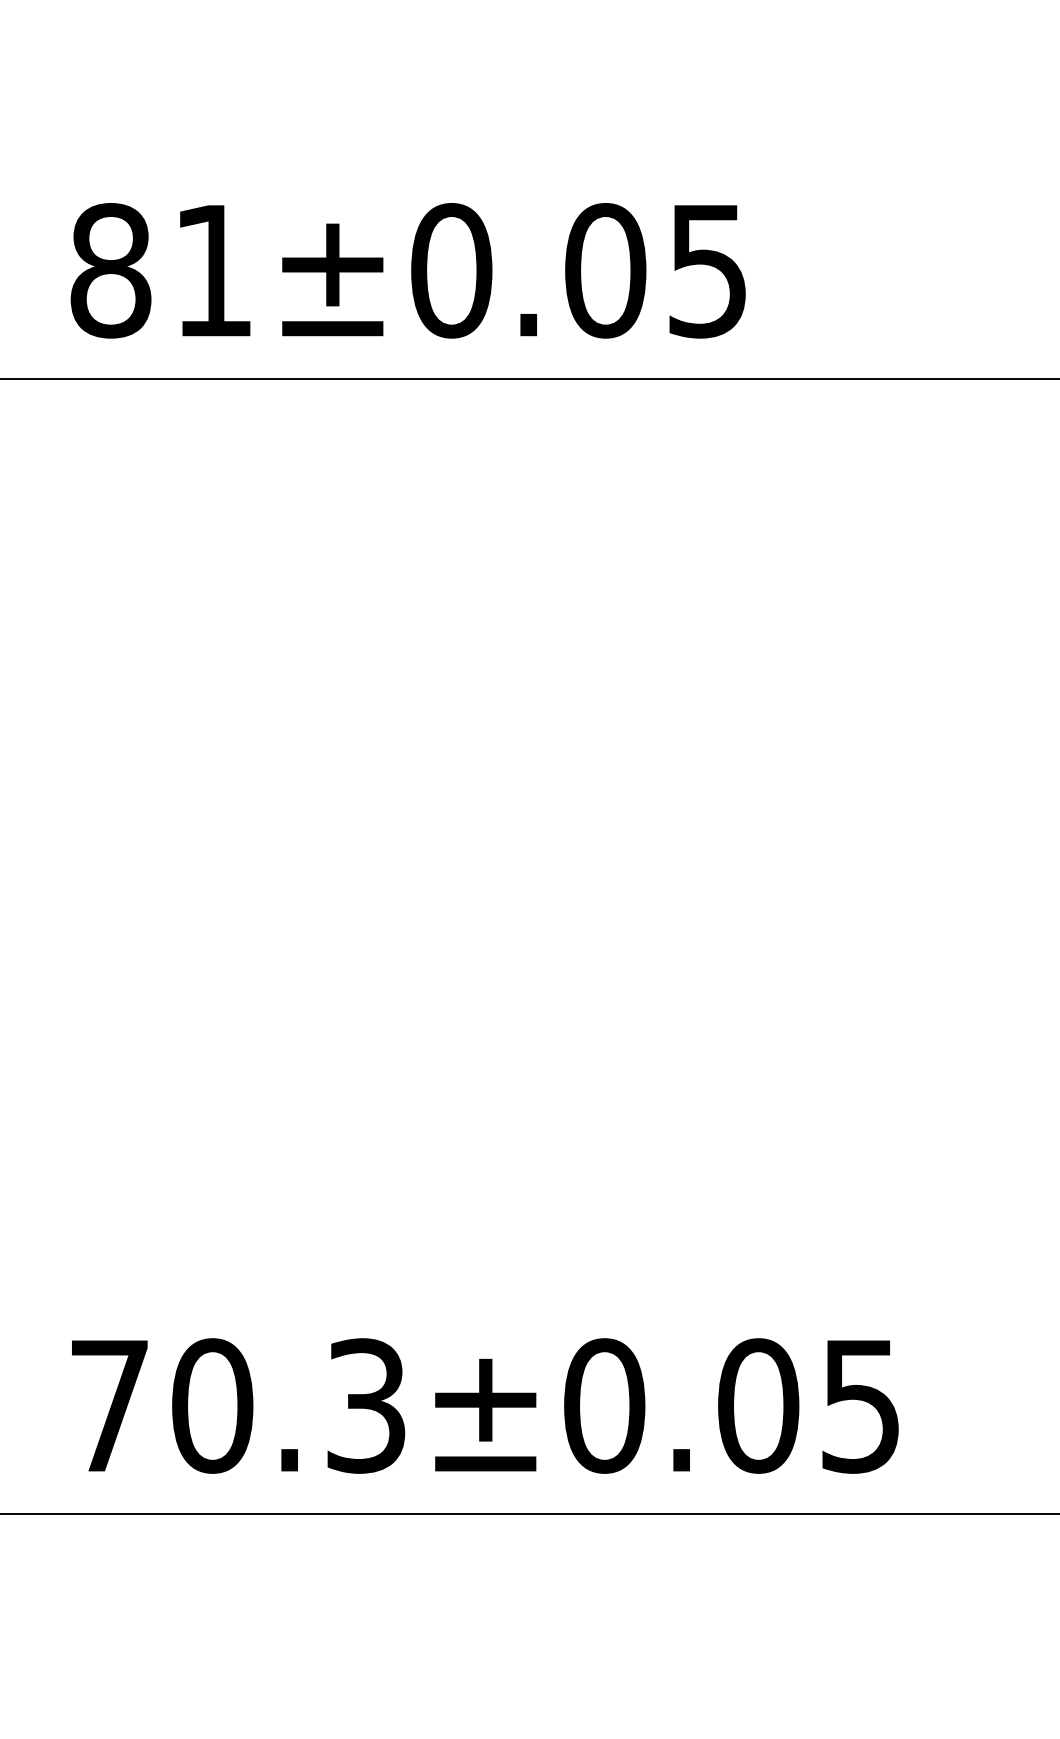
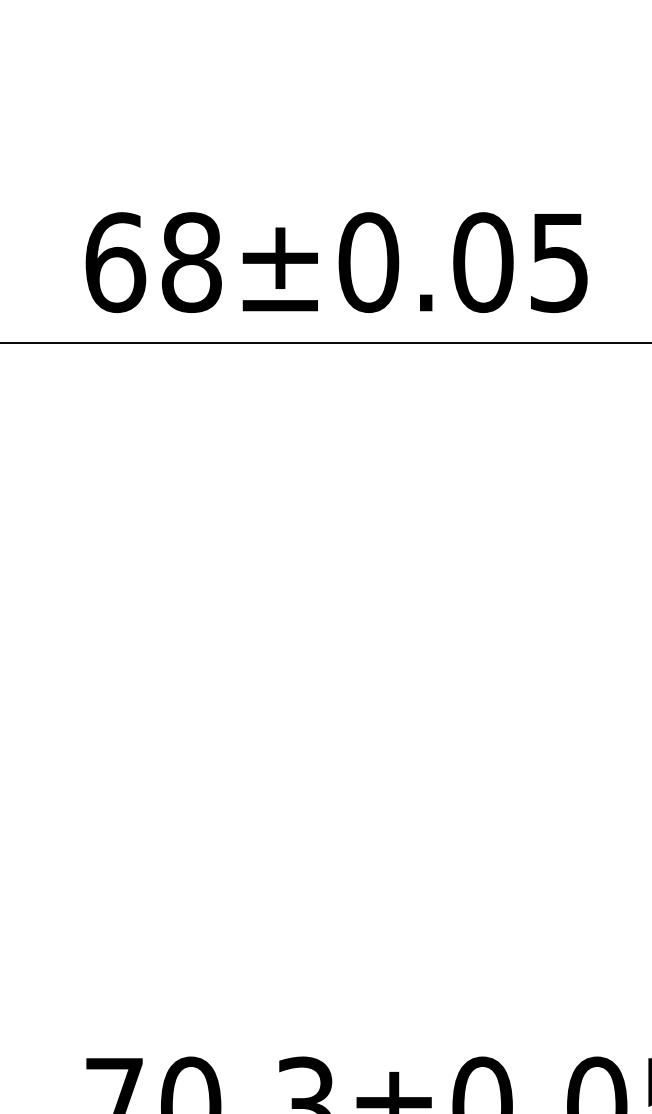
text: (162, 270) -> (153, 262), 81±0.05 -> 68±0.05

